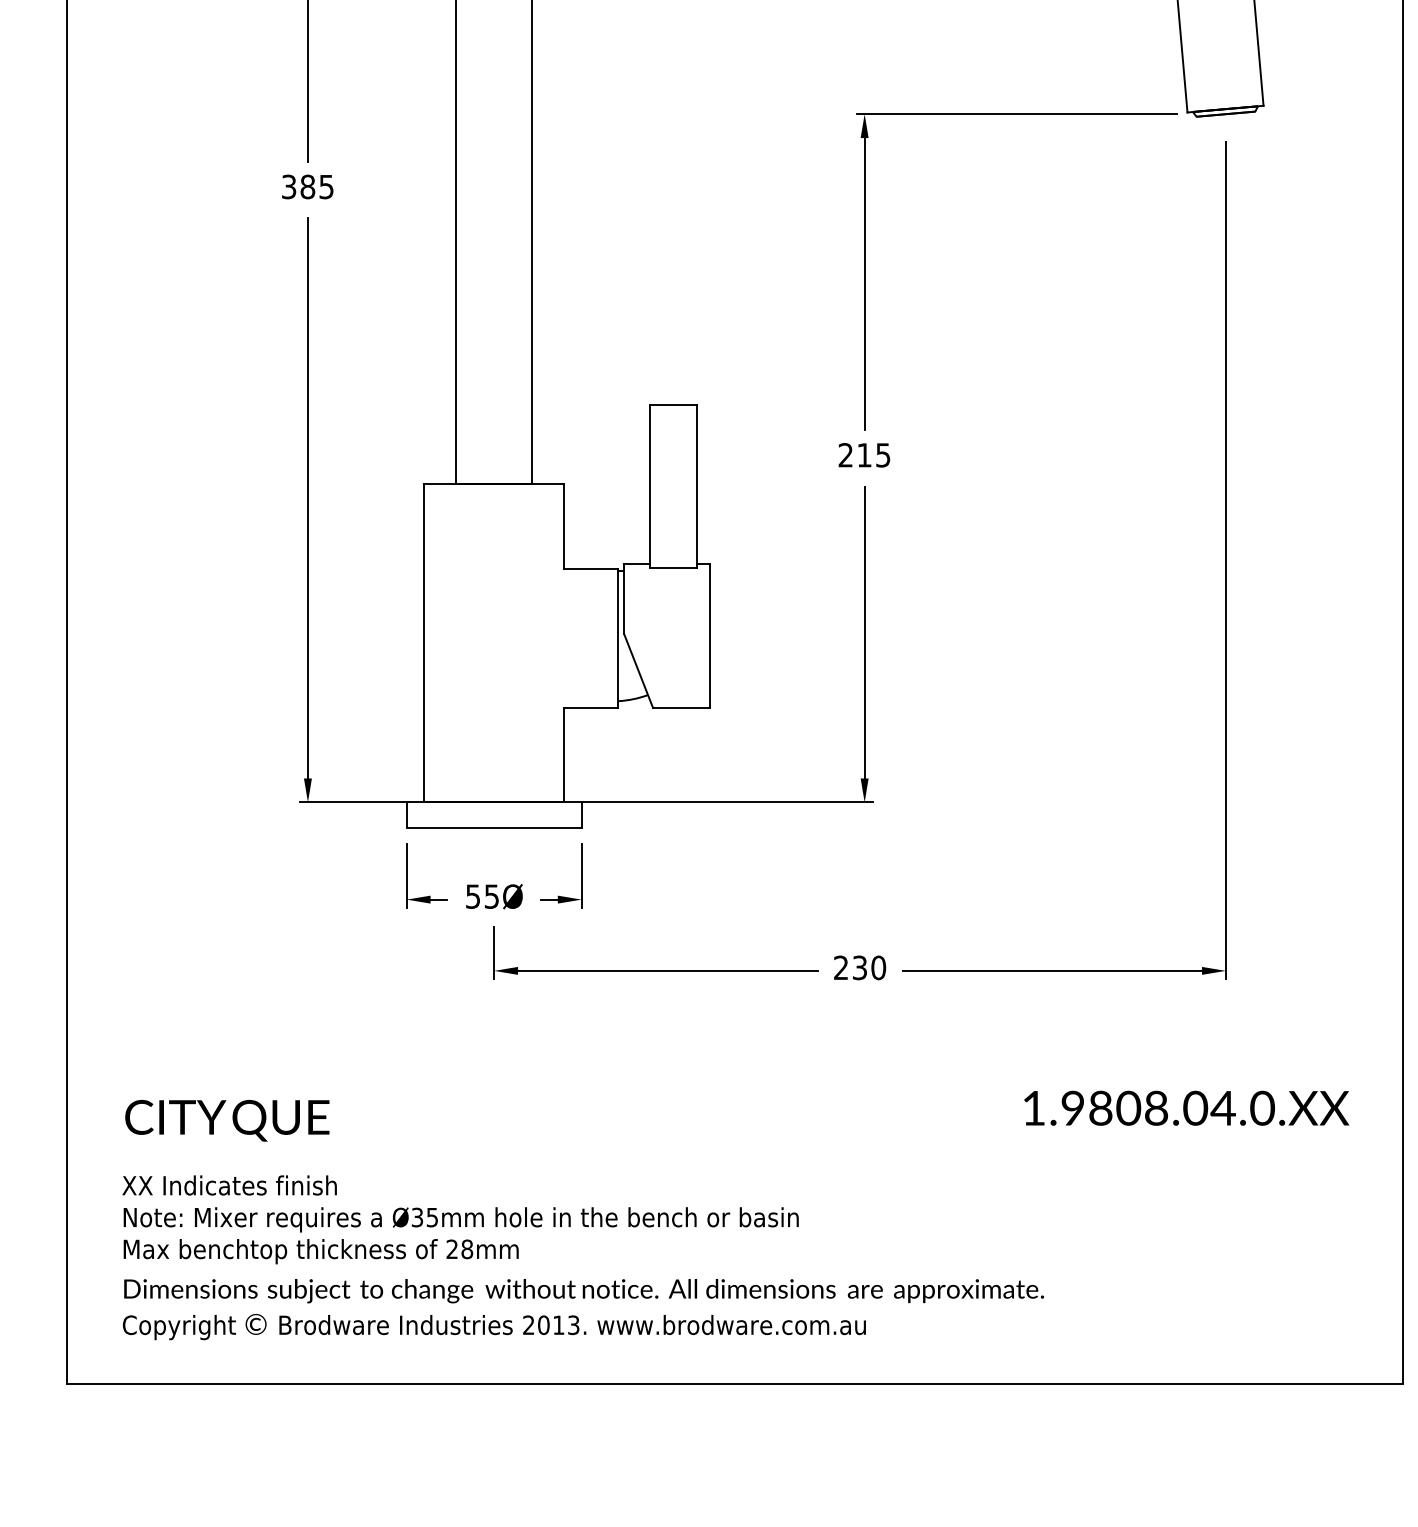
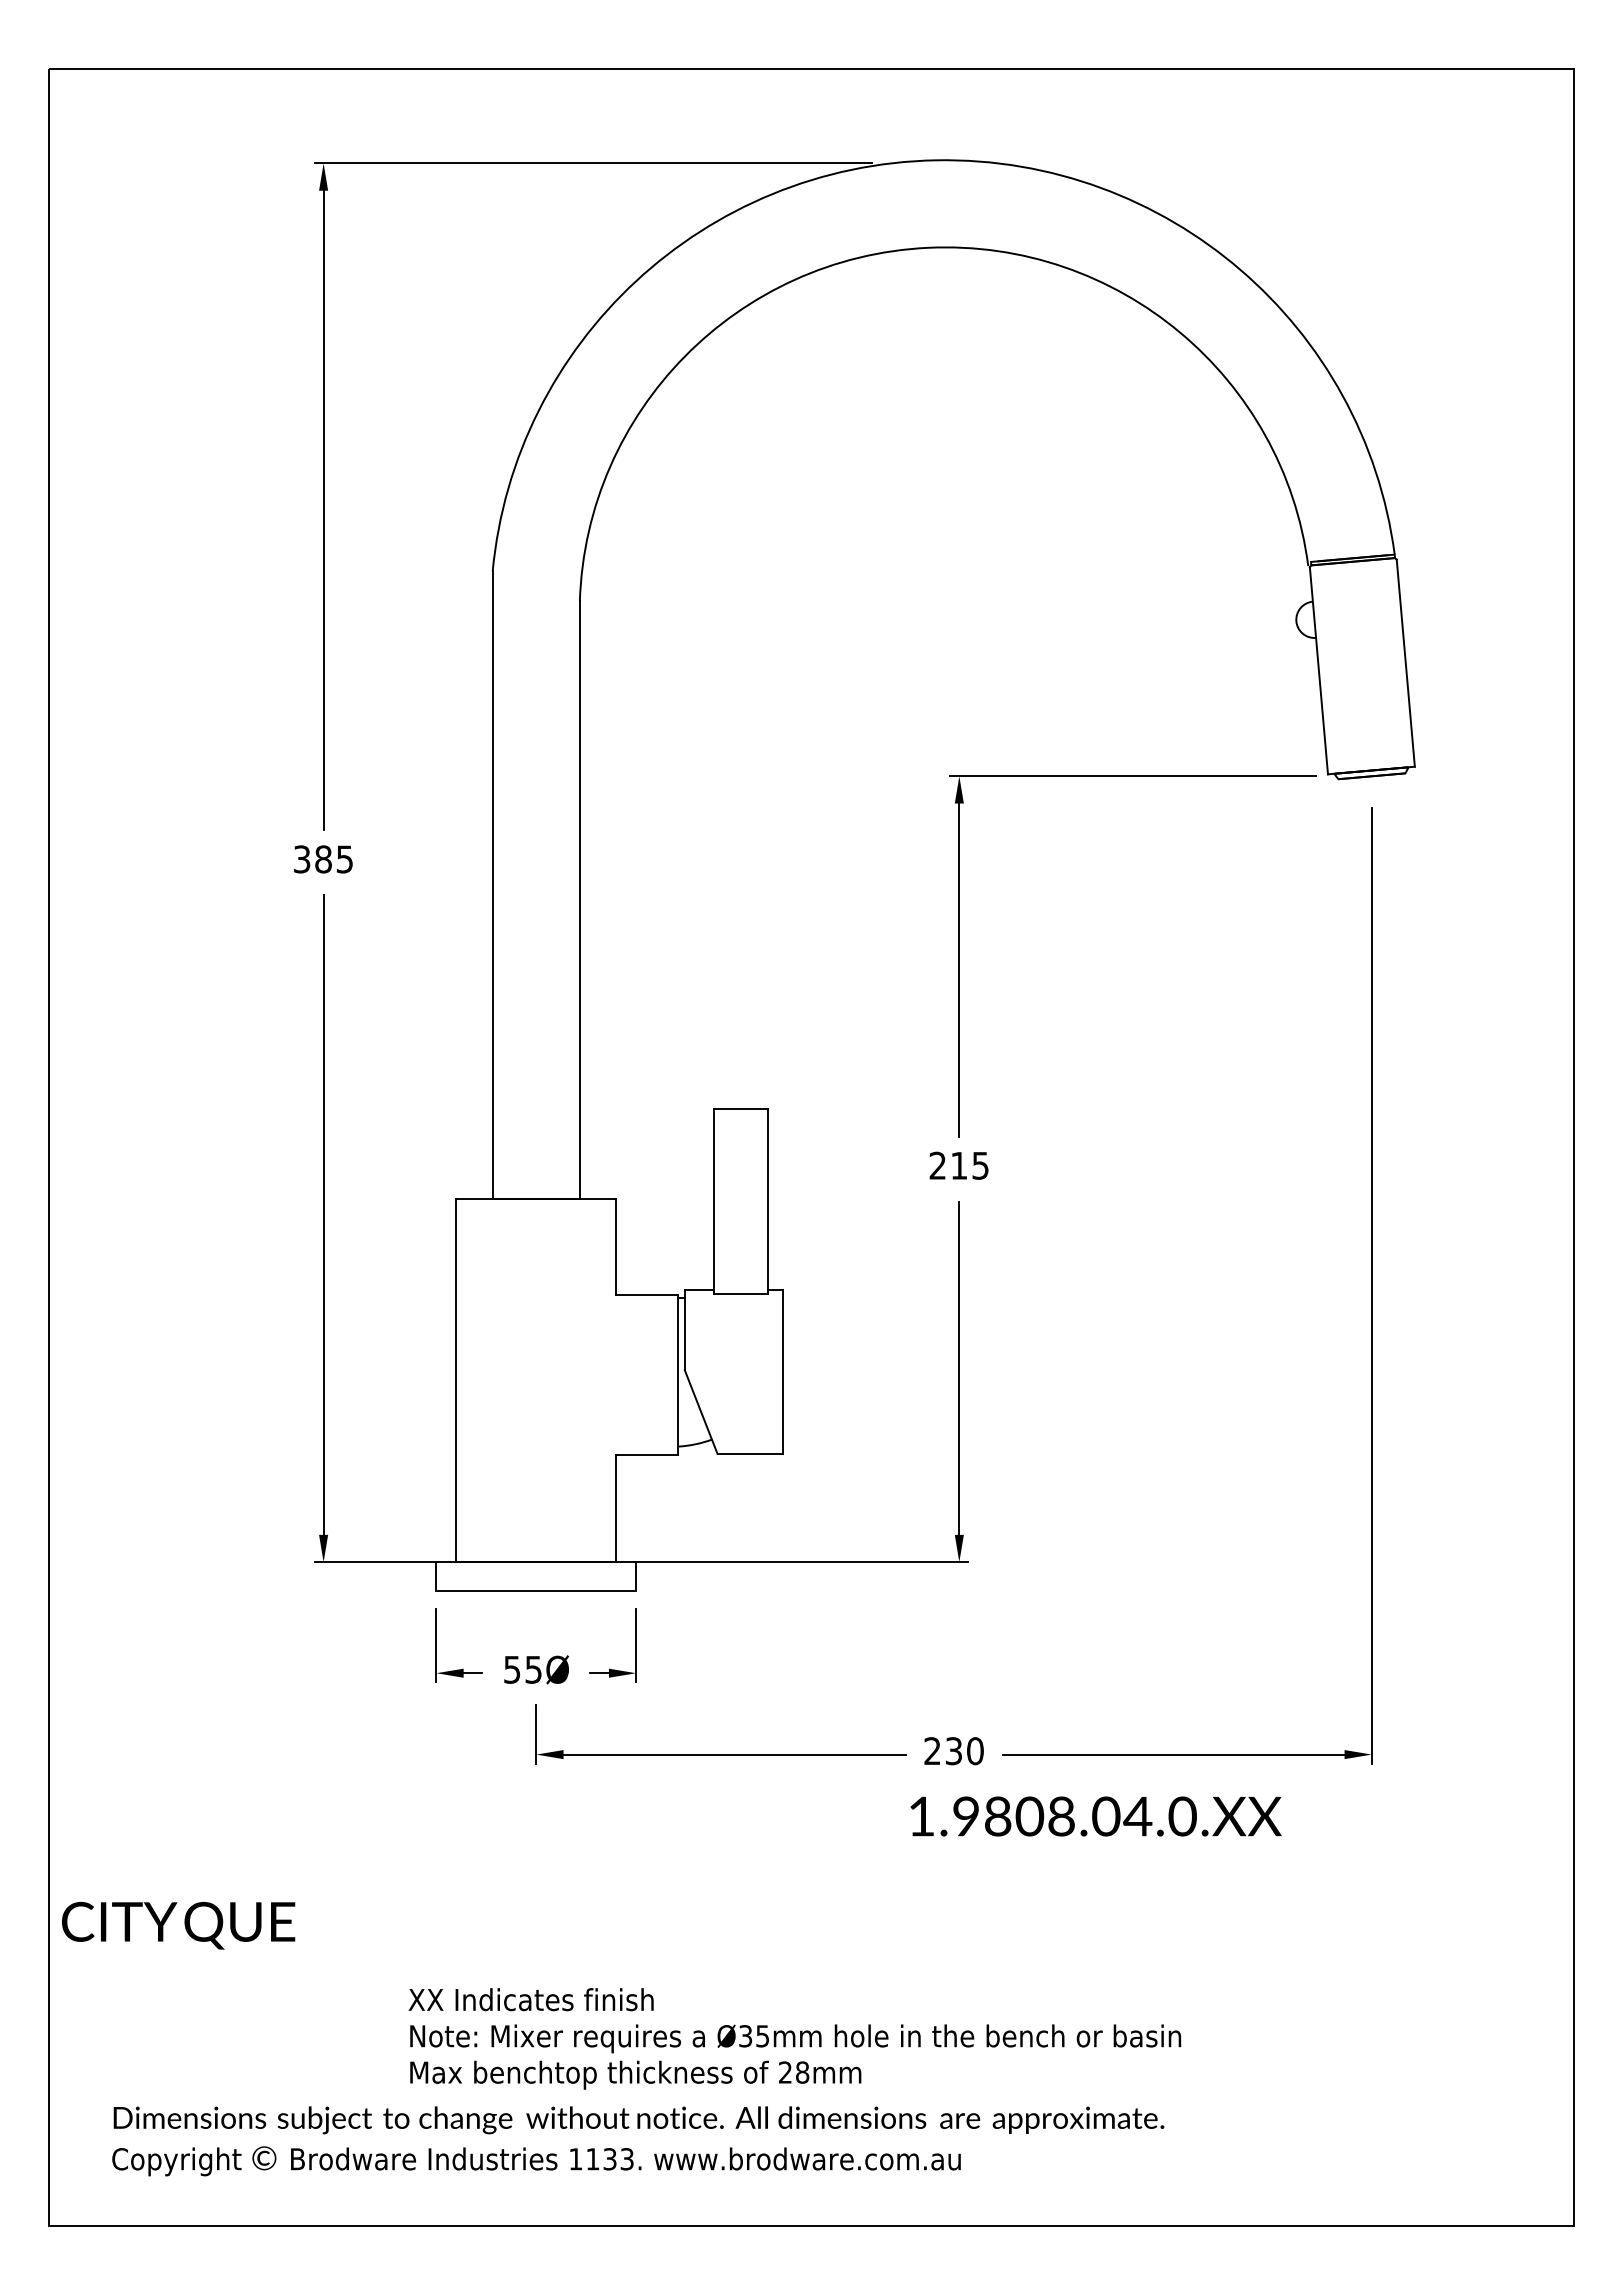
text: (1186, 1108) -> (1095, 1816), moved
text: (227, 1120) -> (178, 1925), moved
text: (460, 1219) -> (794, 2038), moved
text: (543, 1325) -> (592, 2159), 2013. -> 1133.

